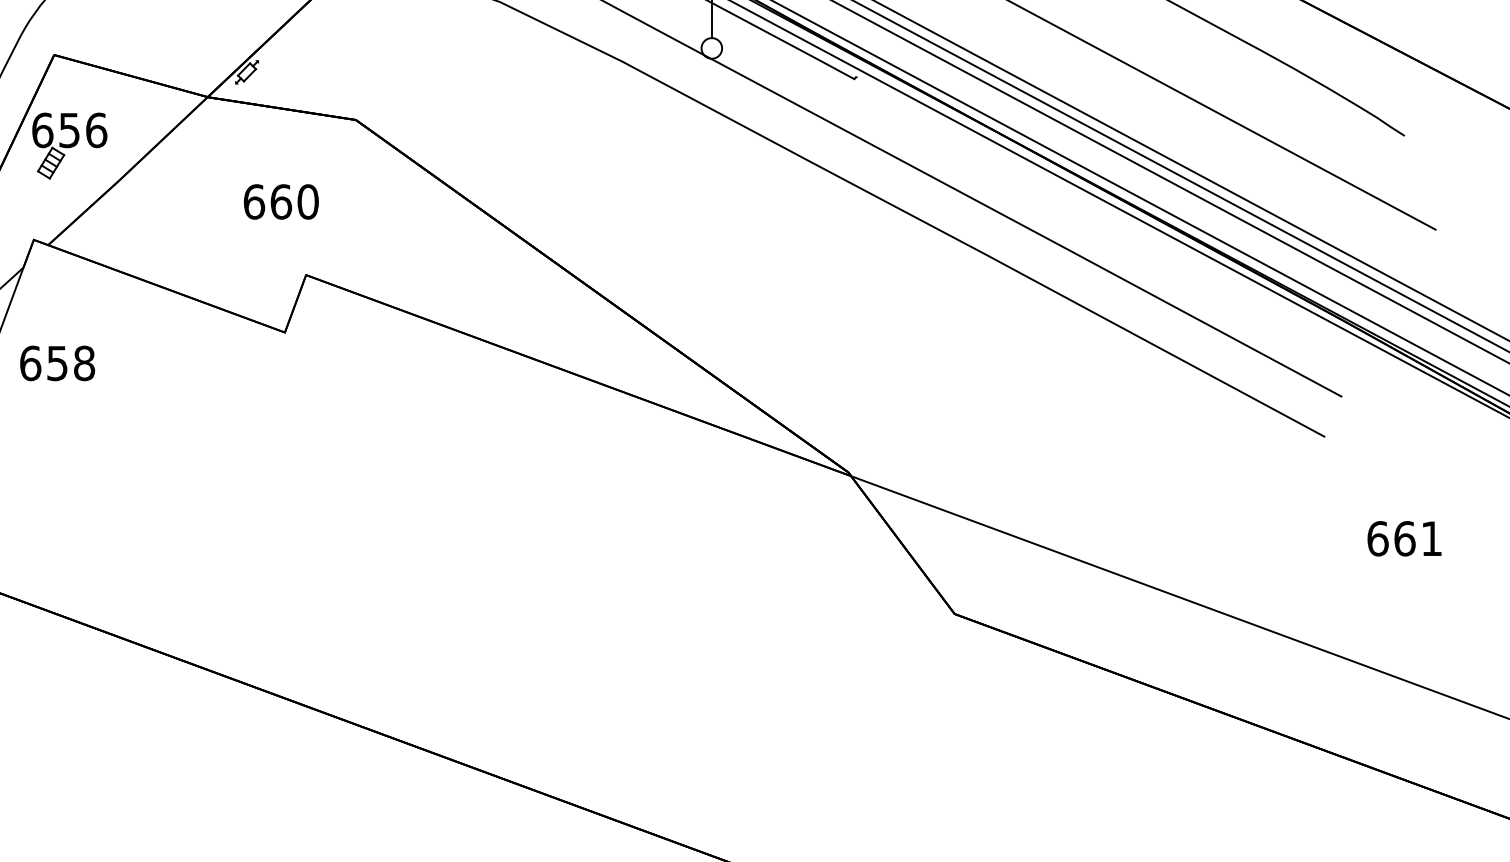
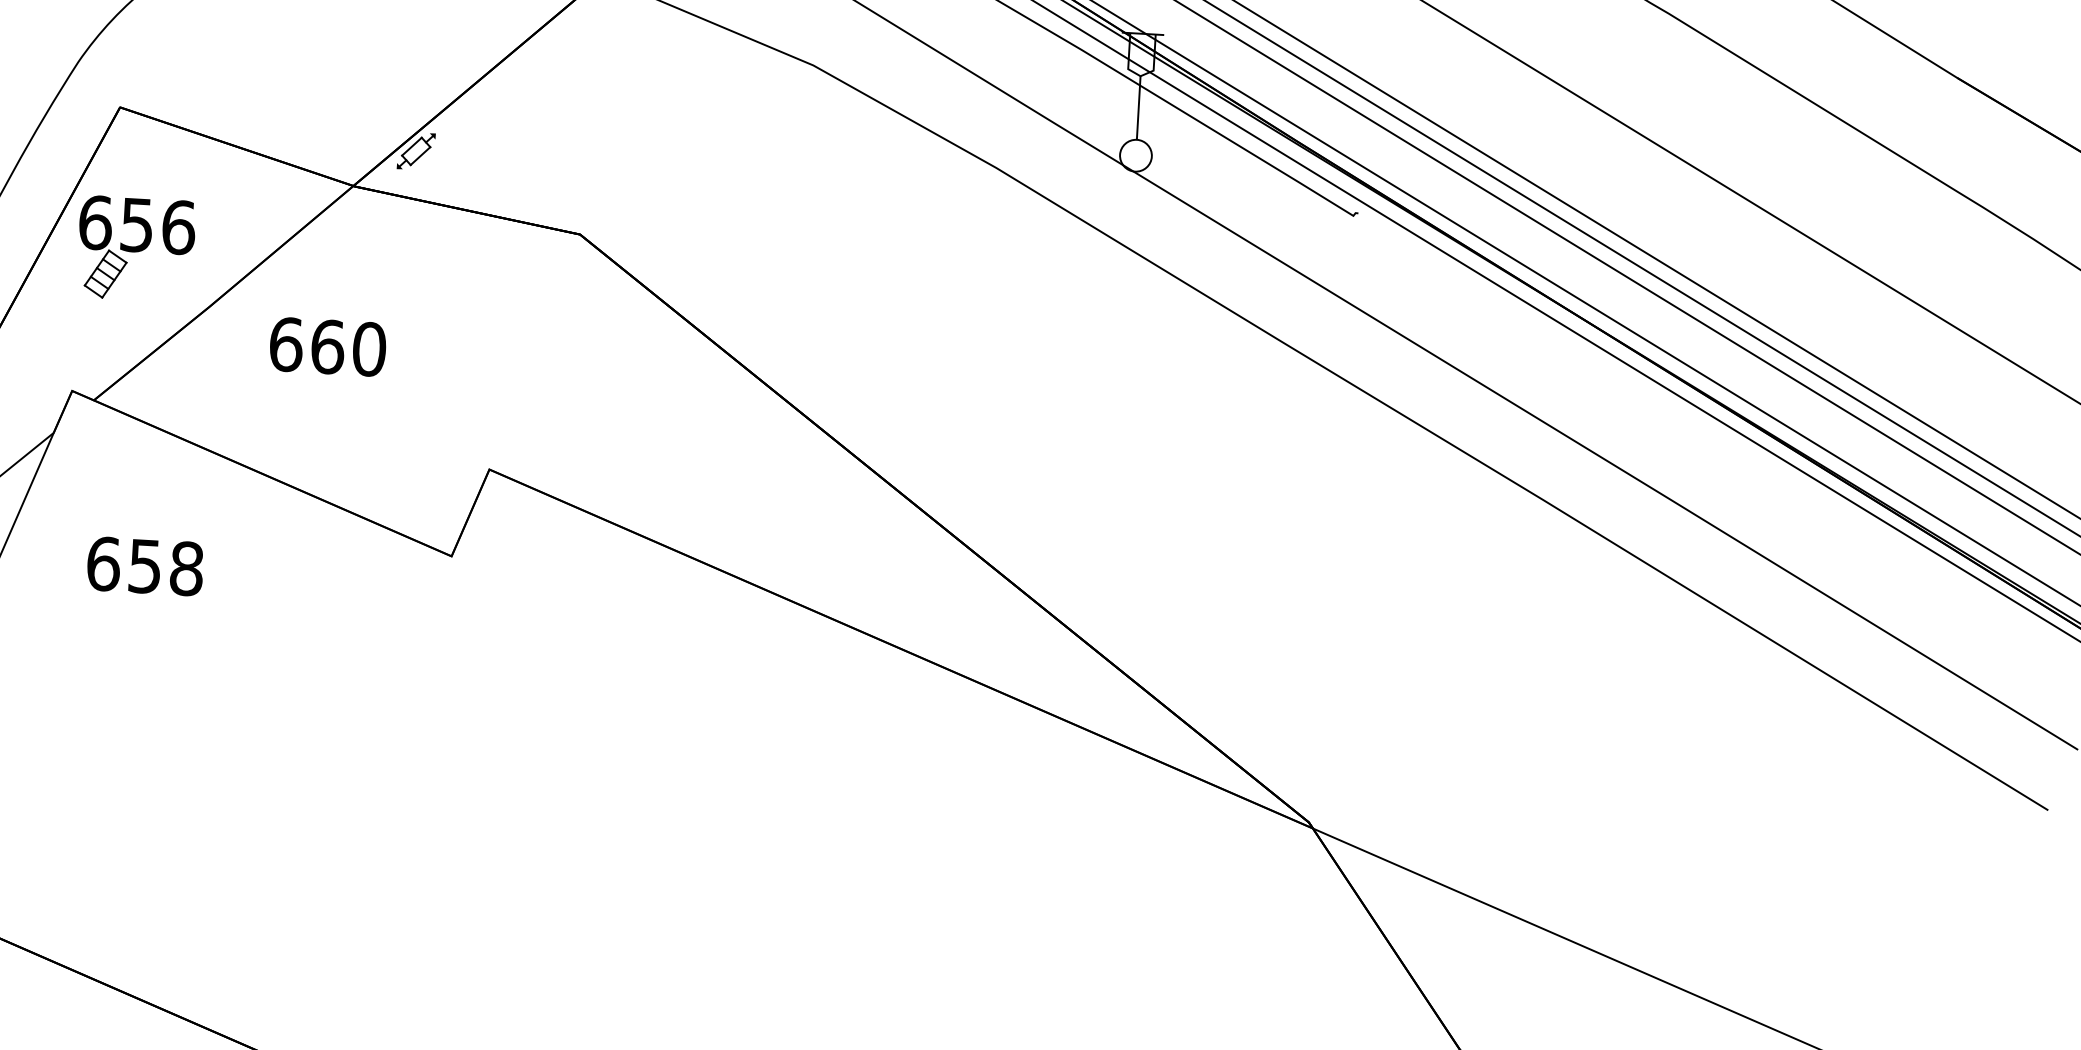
text: (281, 201) -> (328, 346), moved
text: (57, 363) -> (145, 566), moved

